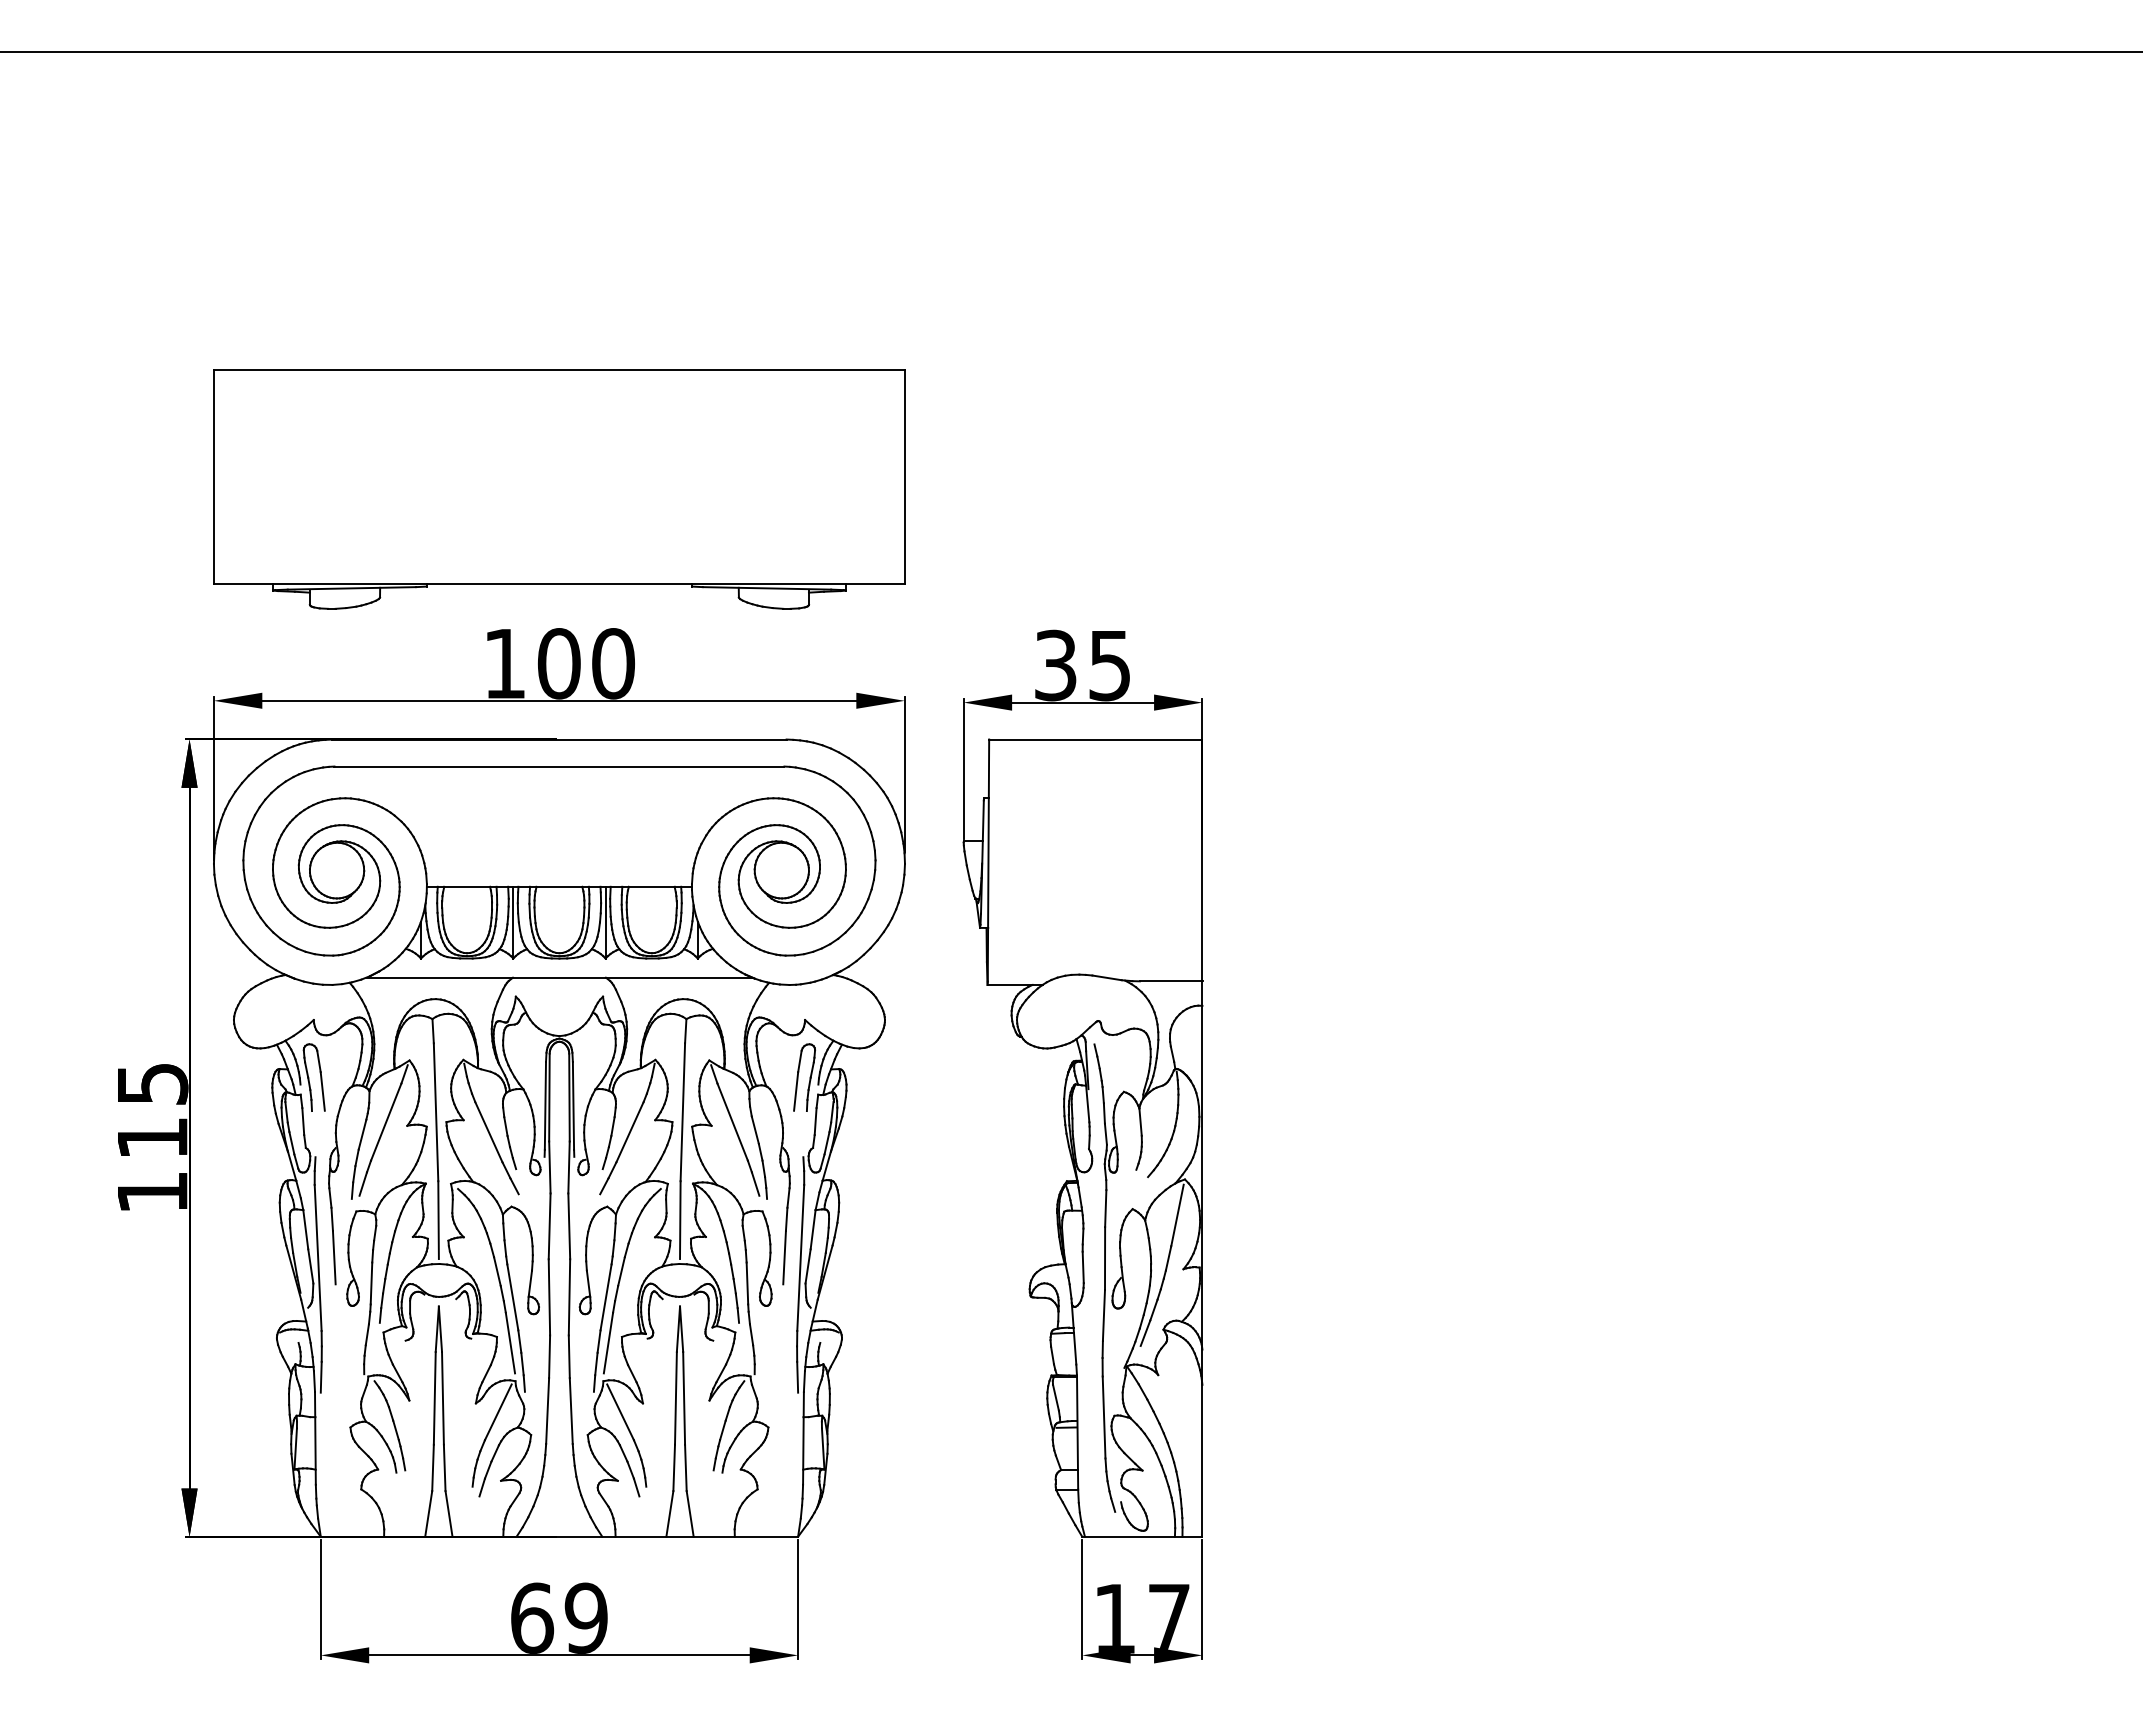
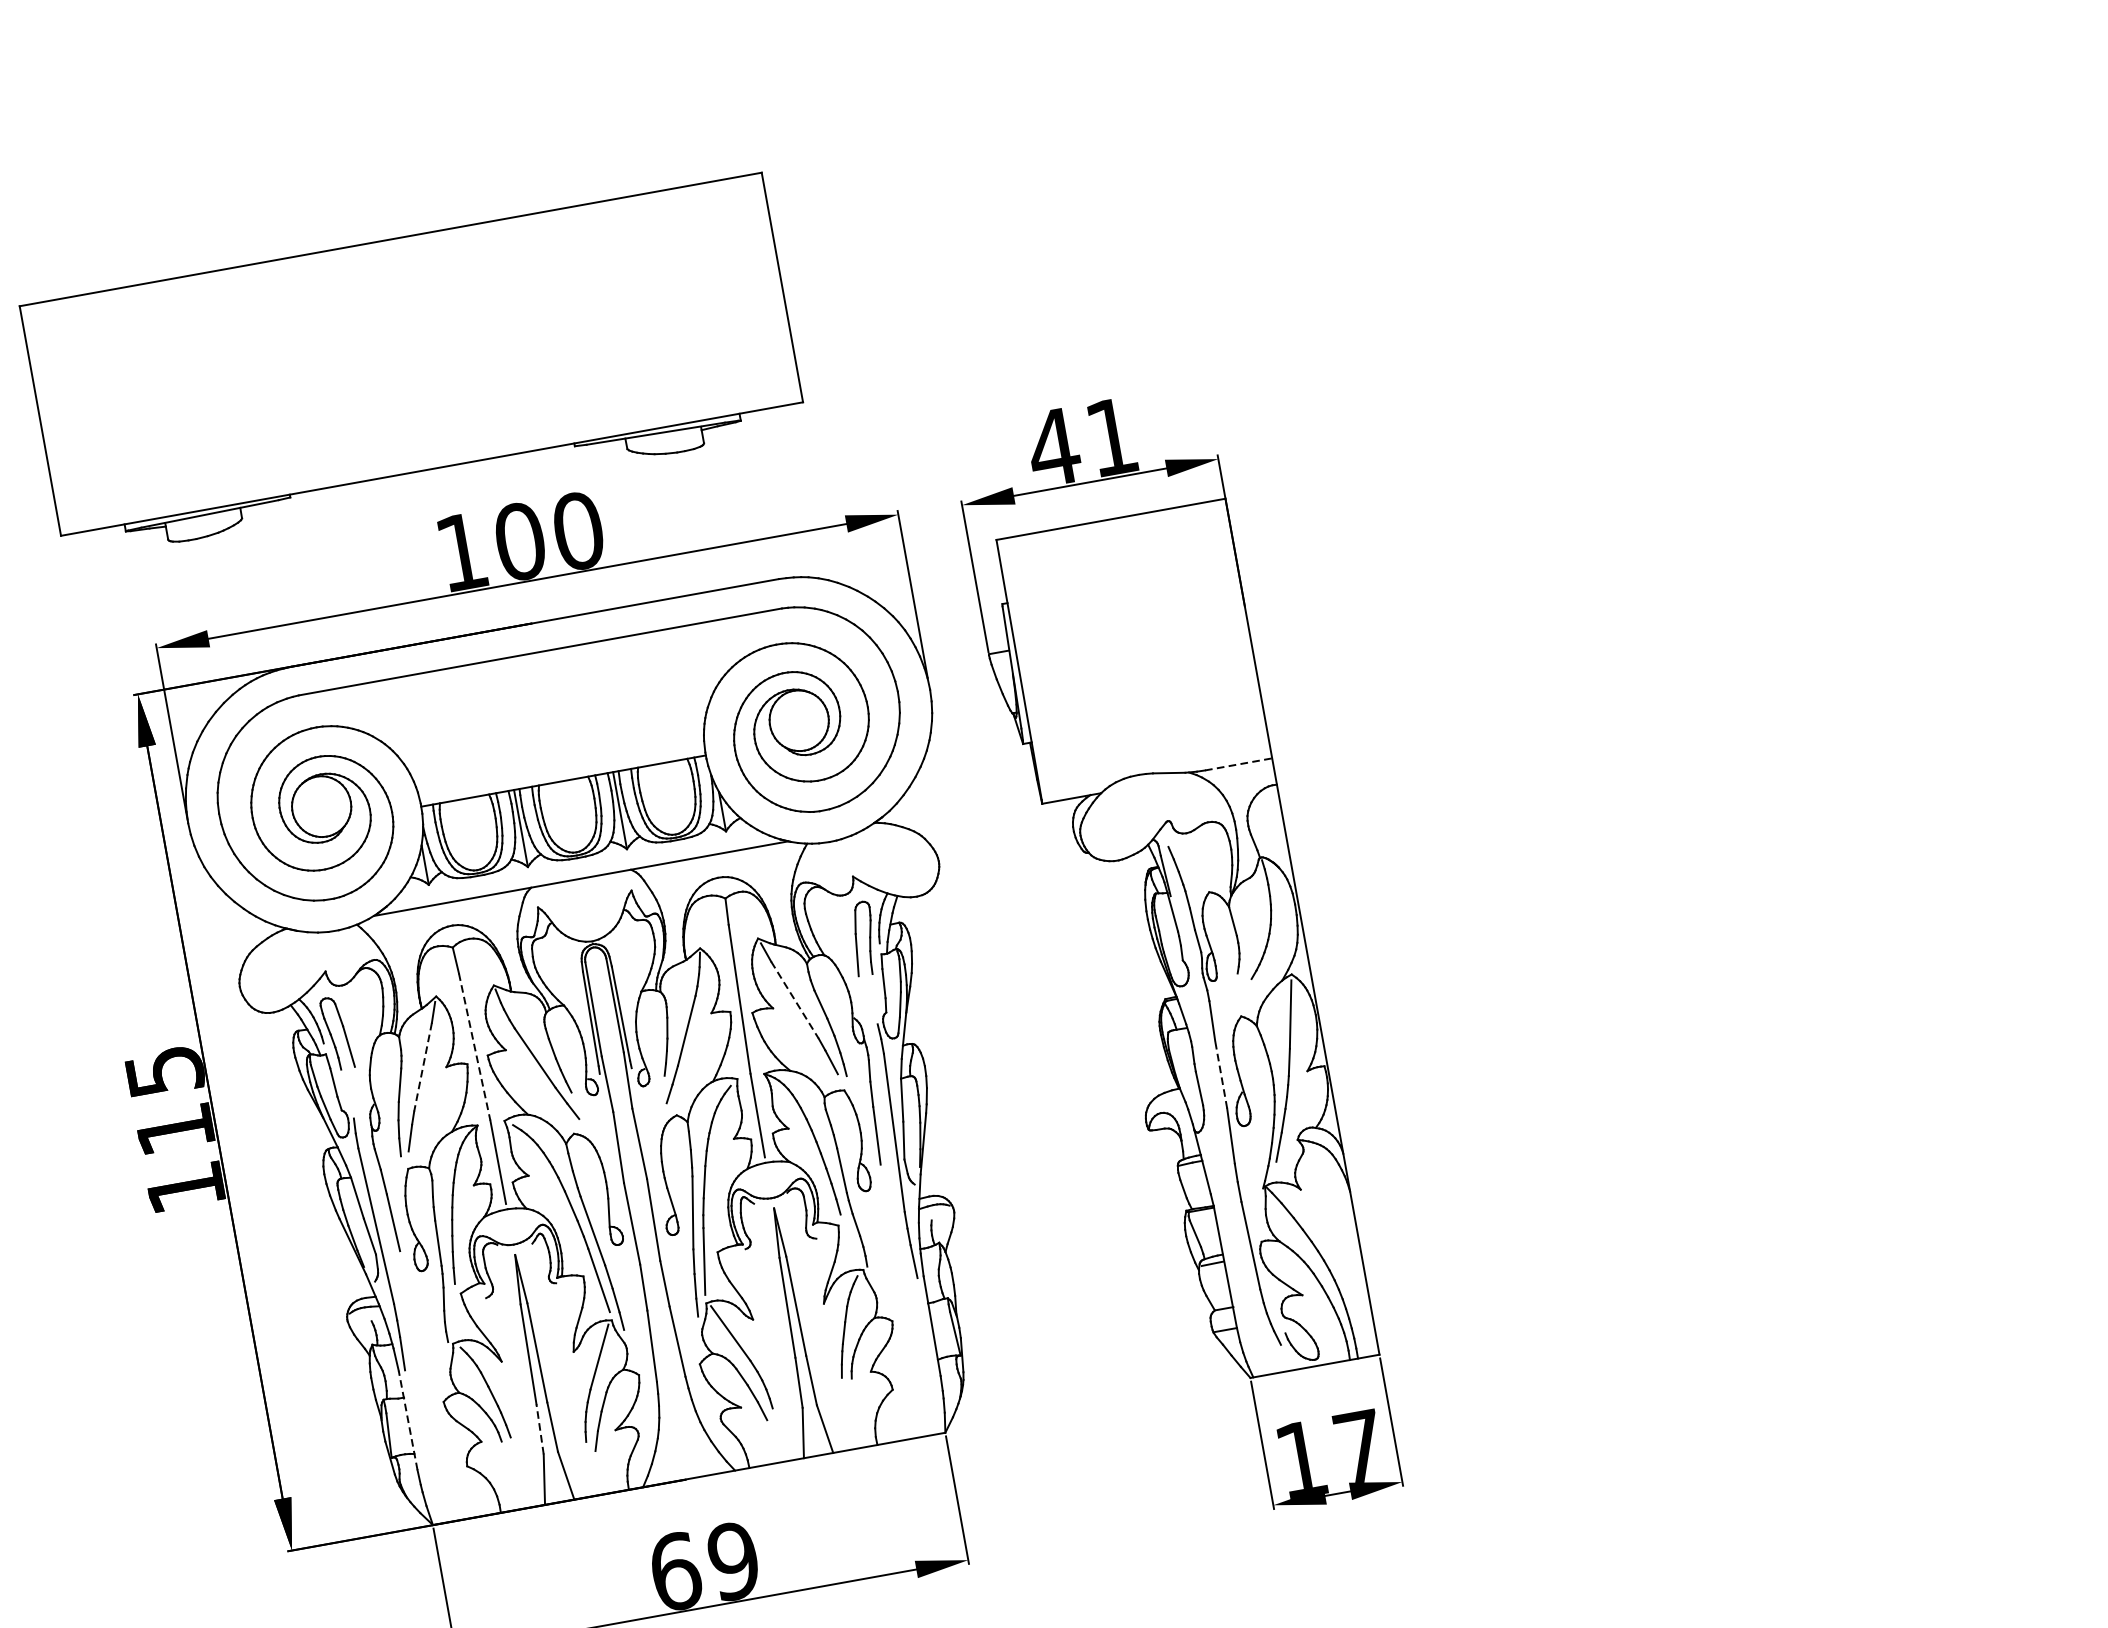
part: (559, 489) -> (413, 367), moved
text: (1081, 665) -> (1081, 442), 35 -> 41
line: (1171, 981) -> (1239, 764), solid -> dashed
line: (436, 1112) -> (475, 1047), solid -> dashed
line: (386, 1122) -> (423, 1067), solid -> dashed
line: (732, 1122) -> (794, 1000), solid -> dashed
line: (1105, 1258) -> (1221, 1074), solid -> dashed
line: (315, 1437) -> (408, 1419), solid -> dashed
line: (433, 1467) -> (540, 1428), solid -> dashed

